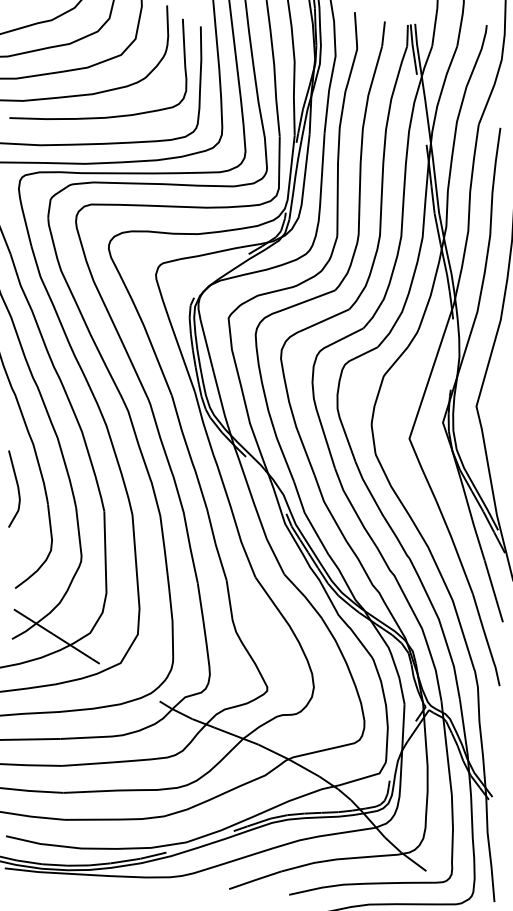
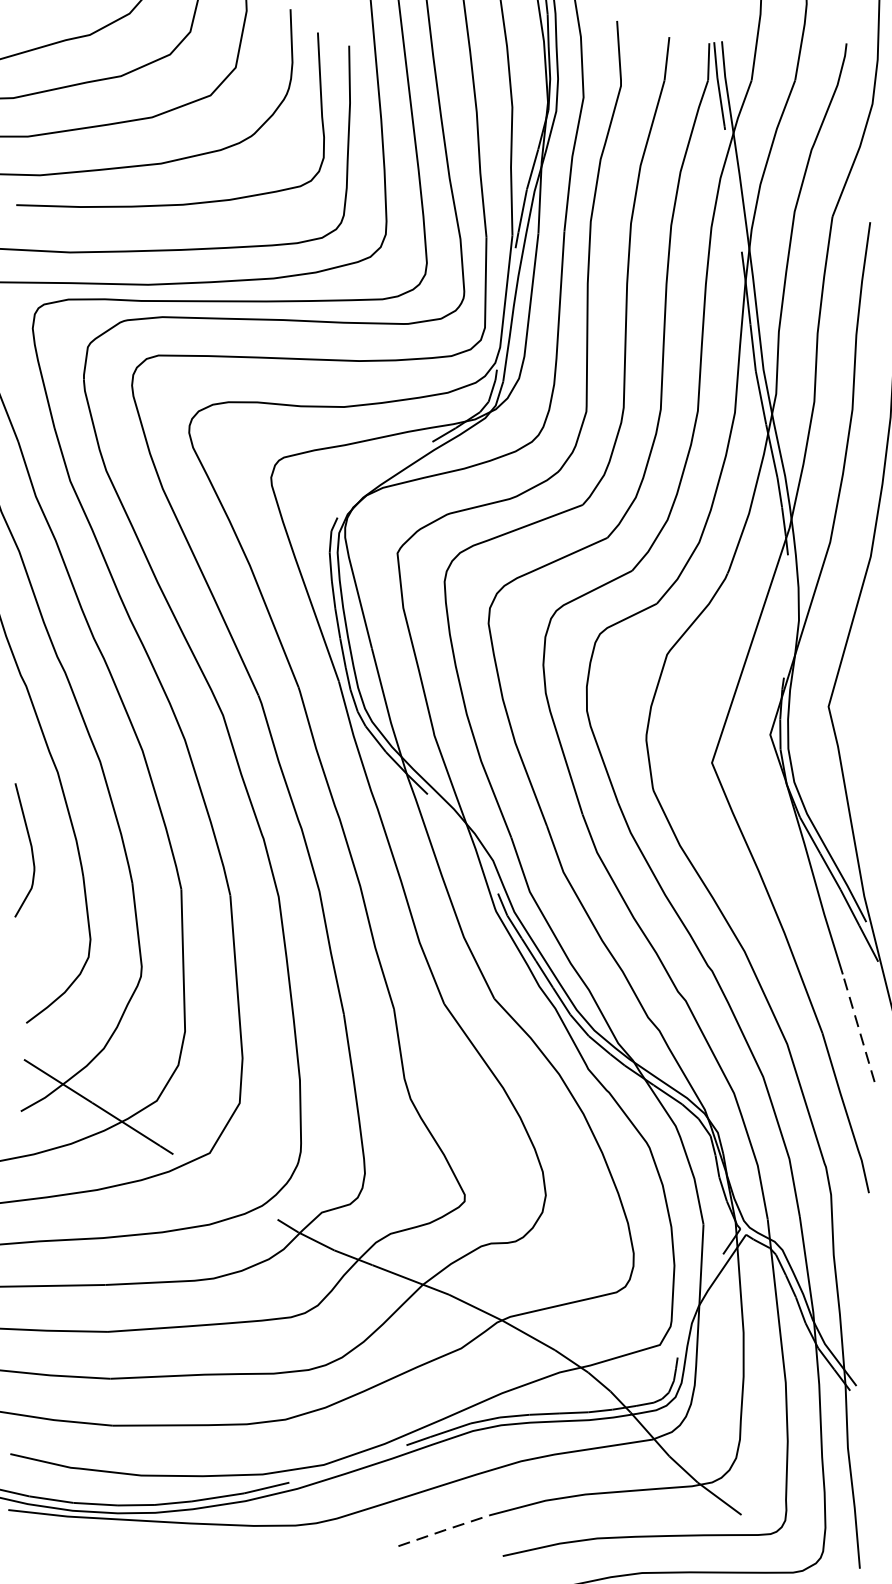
line: (493, 590) -> (858, 1026), solid -> dashed
line: (255, 880) -> (444, 1531), solid -> dashed

